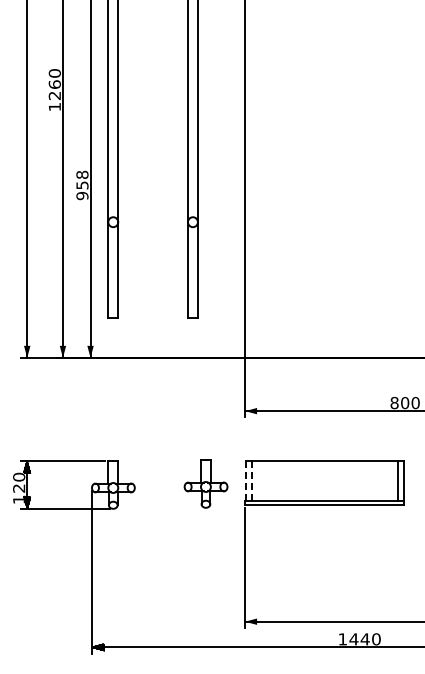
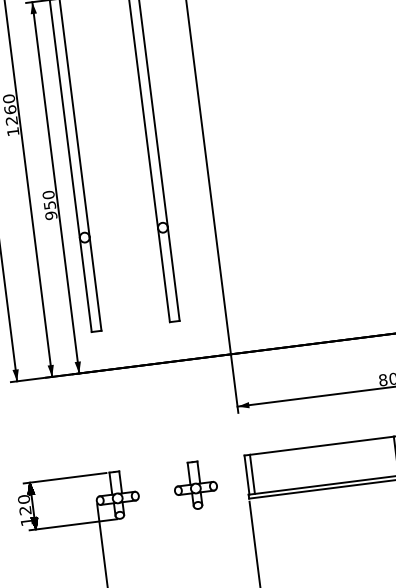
text: (82, 174) -> (48, 194), 958 -> 950
line: (245, 480) -> (246, 474), dashed -> solid
line: (251, 480) -> (252, 473), dashed -> solid
part: (205, 483) -> (195, 485), moved

